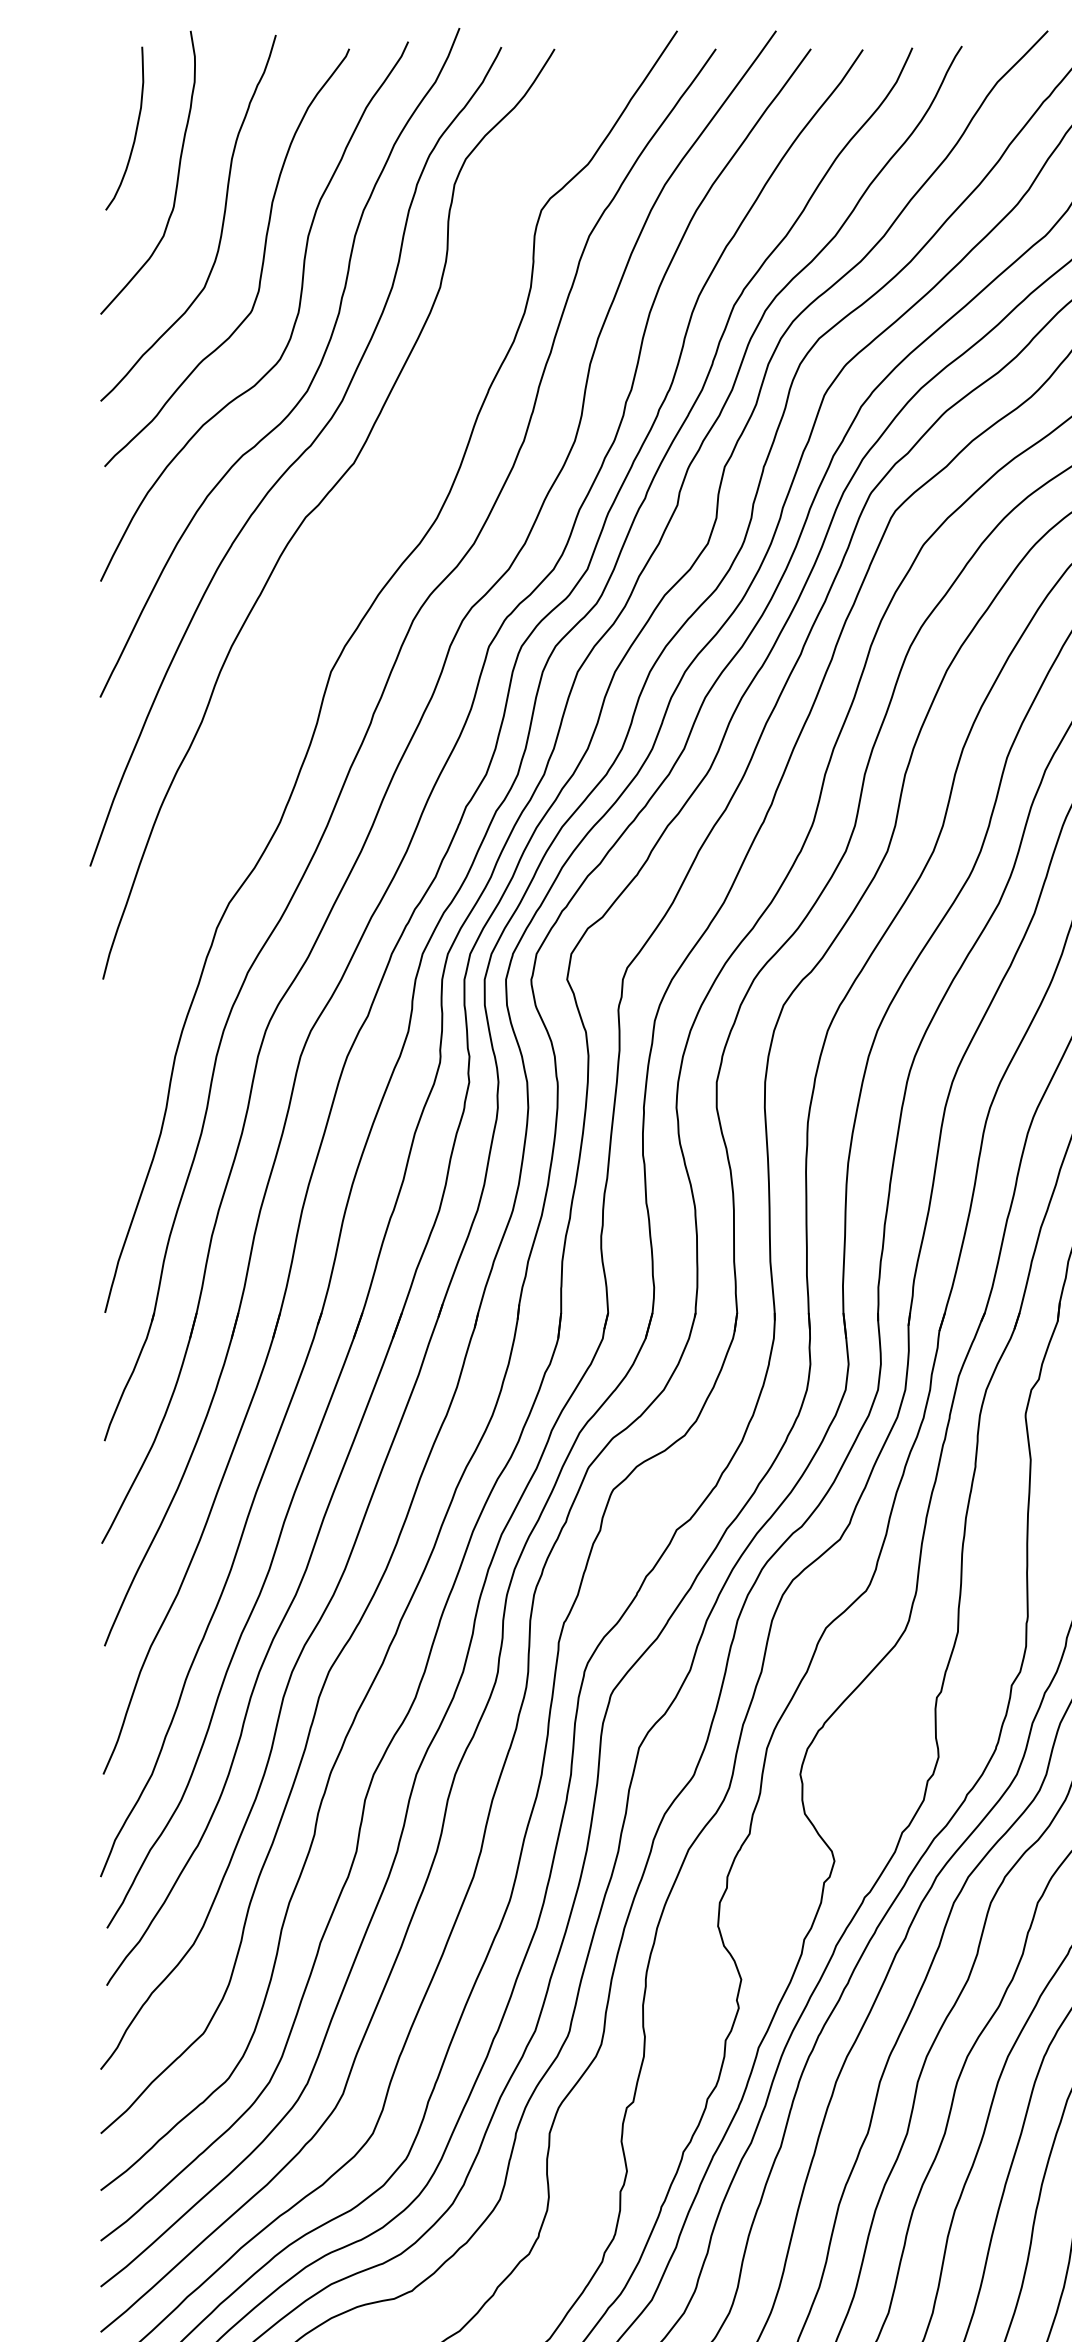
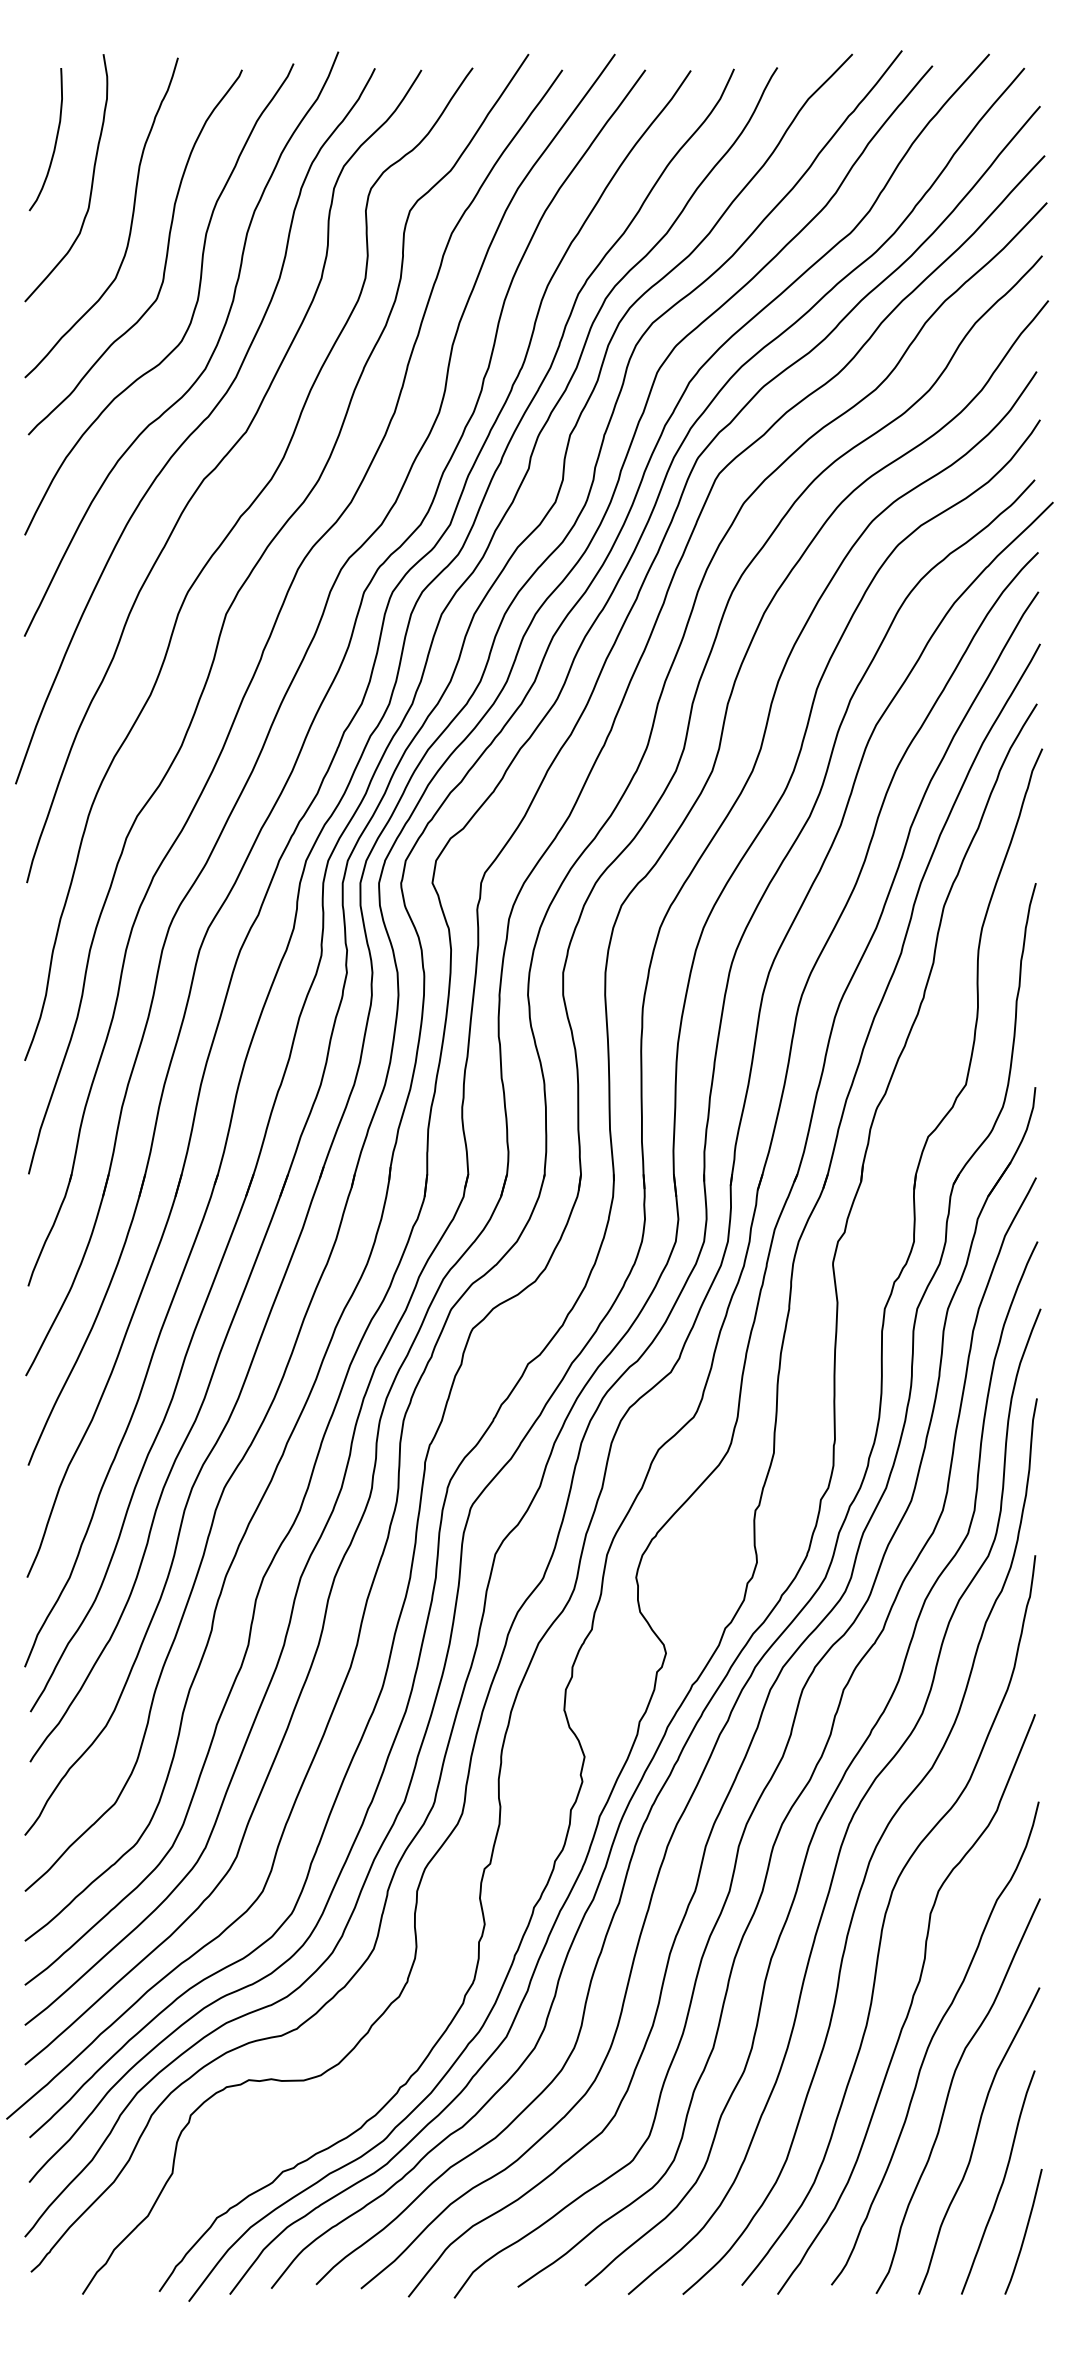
curve: (326, 592) -> (222, 544), added

